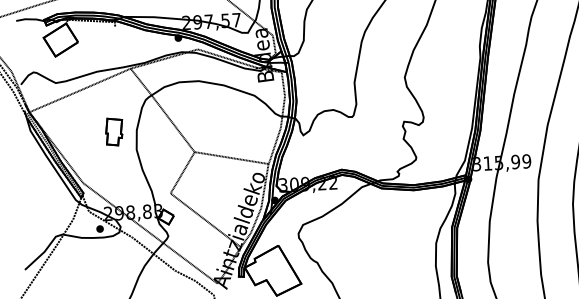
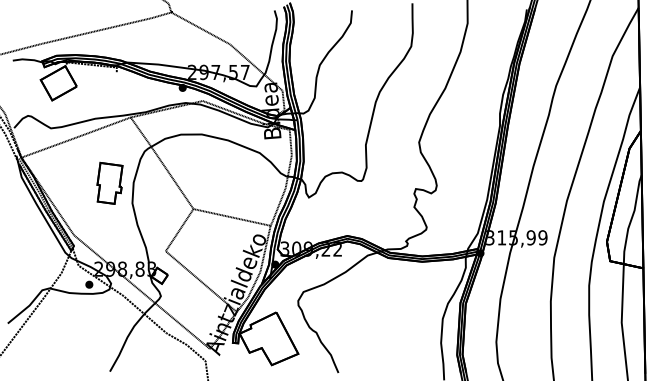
part: (113, 131) -> (109, 182), size x1.43

